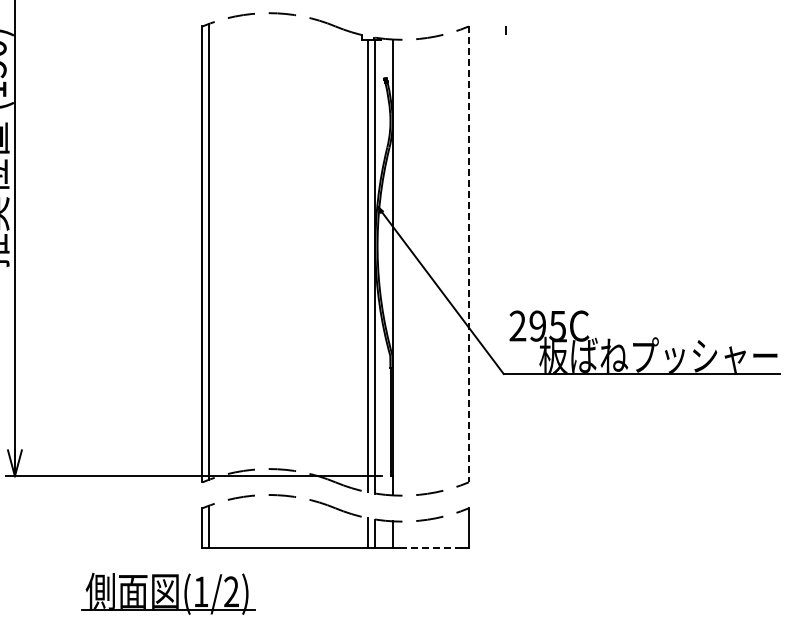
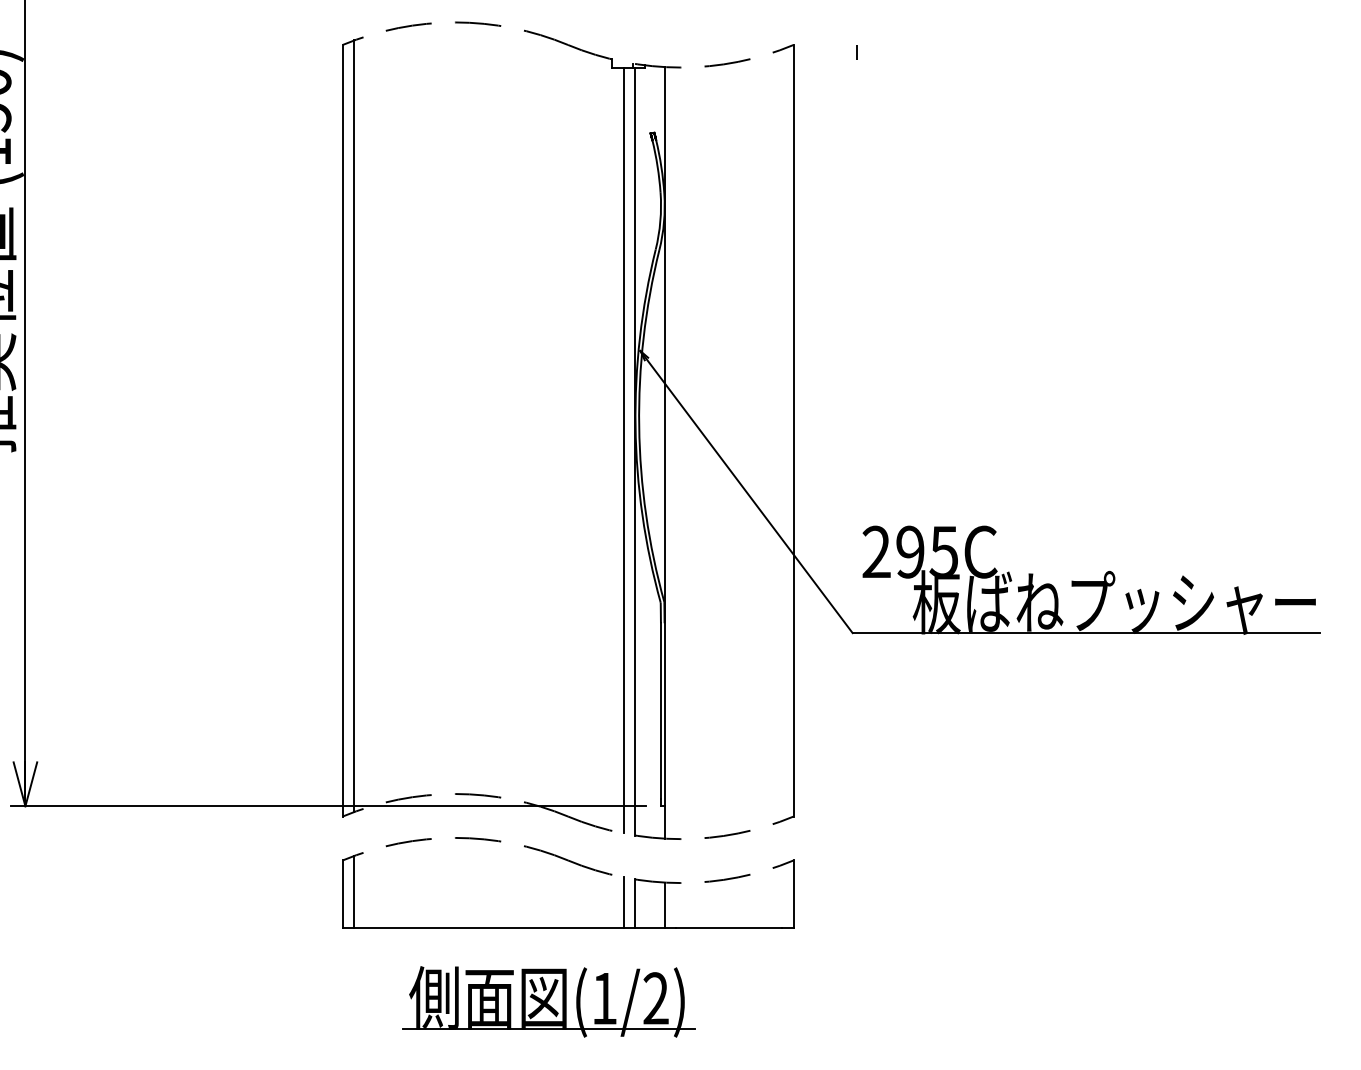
line: (468, 254) -> (793, 430), dashed -> solid
line: (431, 548) -> (730, 928), dashed -> solid
part: (168, 593) -> (549, 1001), moved

